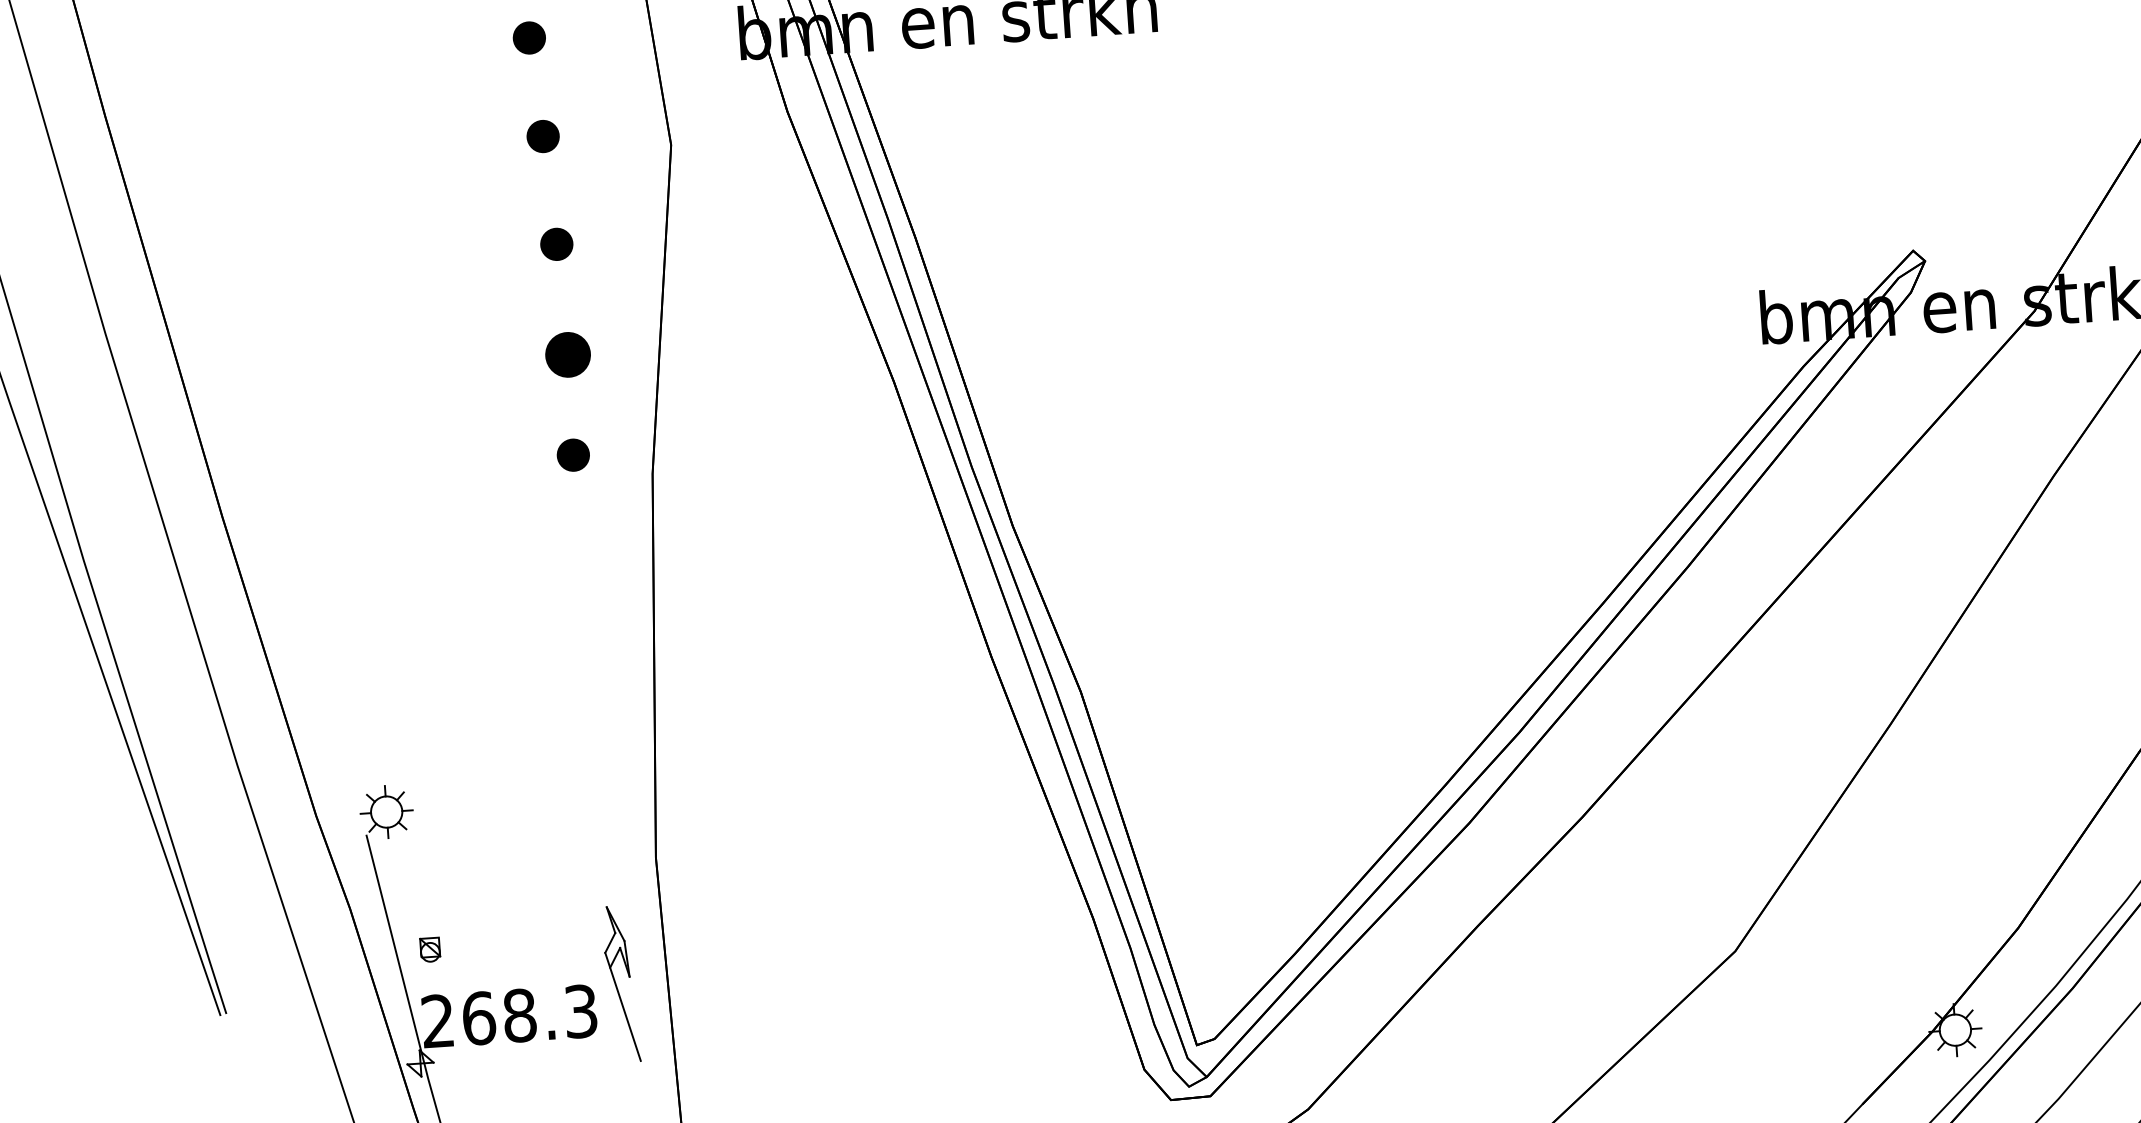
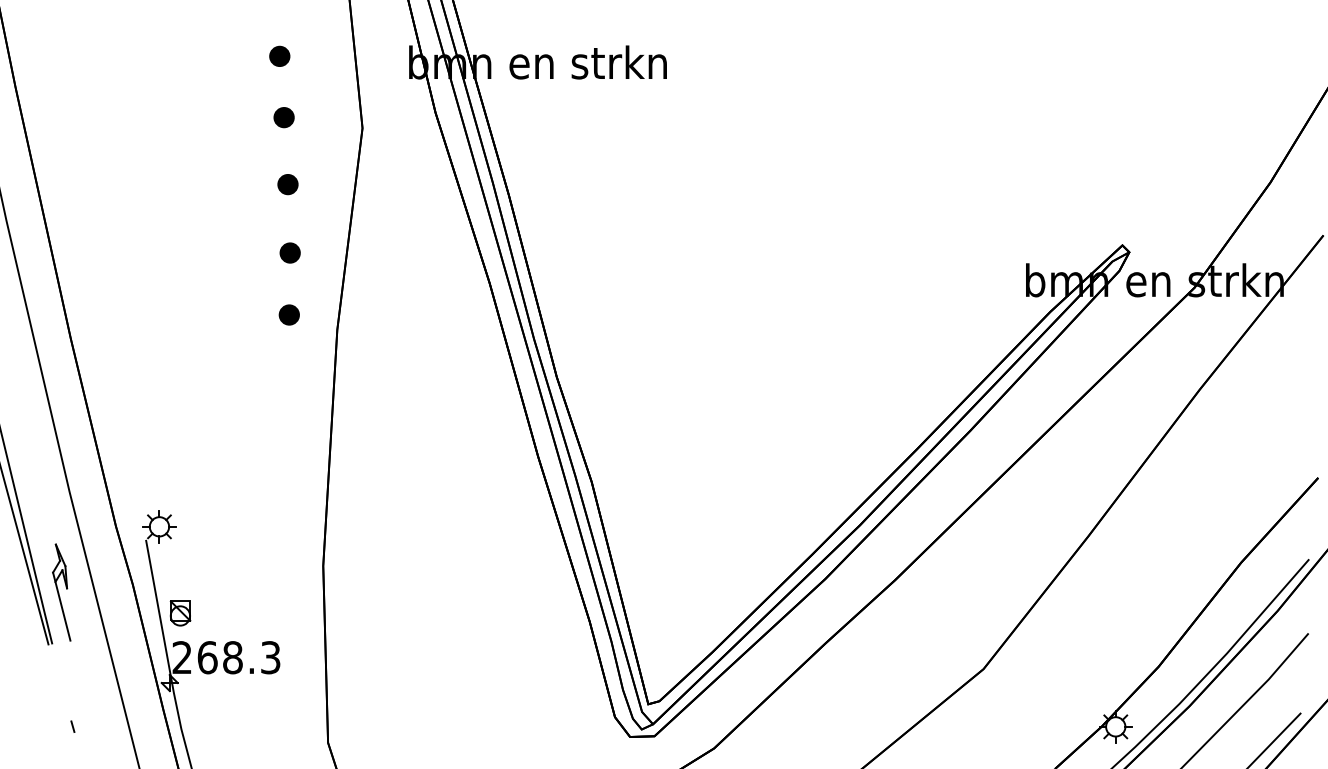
part: (566, 354) -> (289, 252), size x0.71
part: (430, 949) -> (180, 613), size x1.67
part: (621, 984) -> (61, 592), moved

